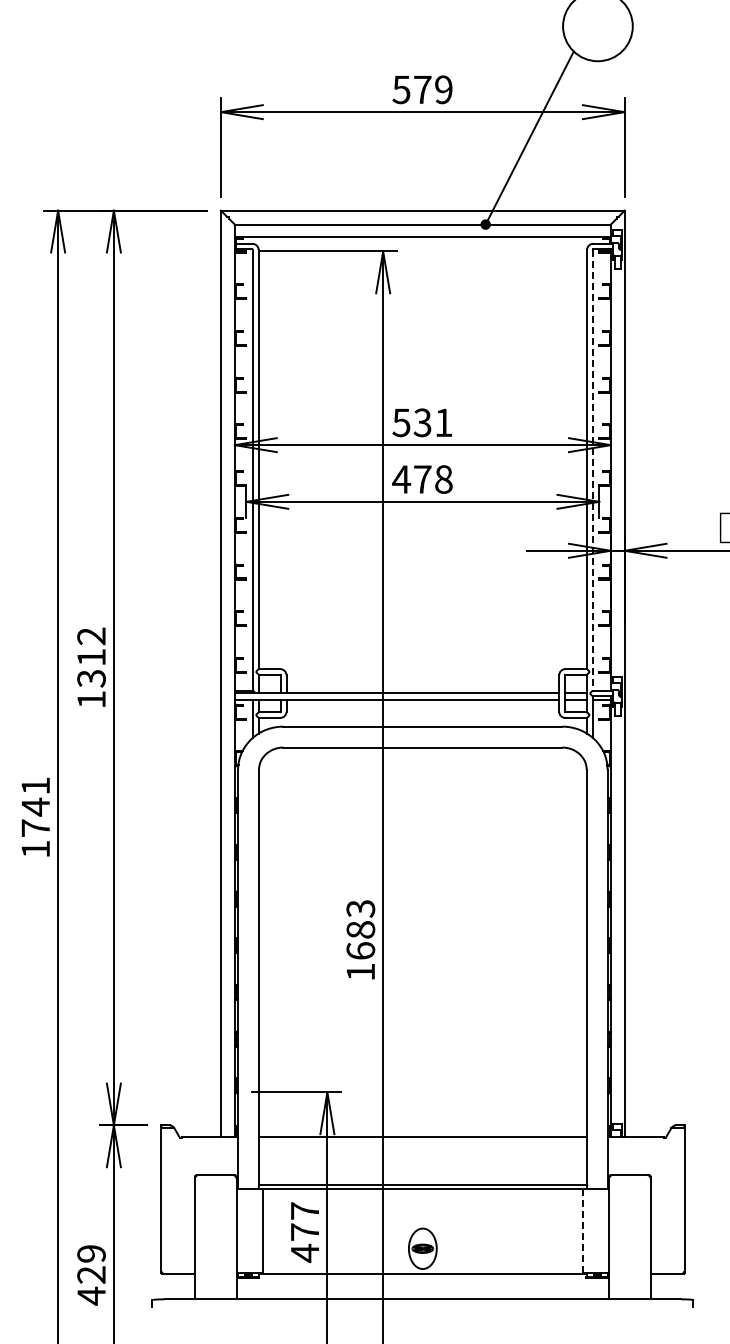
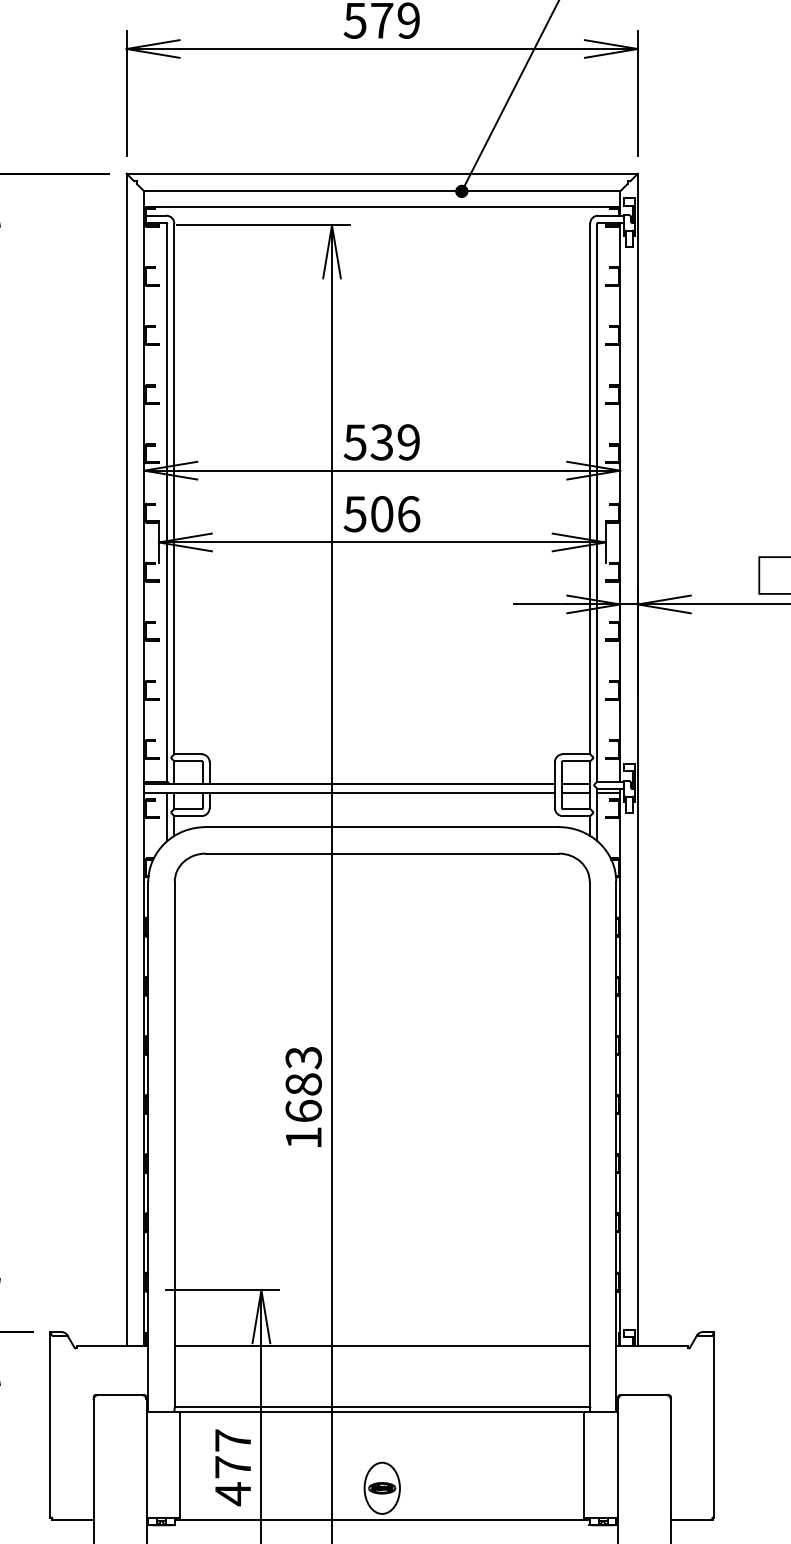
text: (443, 422) -> (408, 441), 531 -> 539
line: (592, 470) -> (597, 502), dashed -> solid
text: (422, 479) -> (381, 514), 478 -> 506
line: (582, 1230) -> (584, 1465), dashed -> solid

